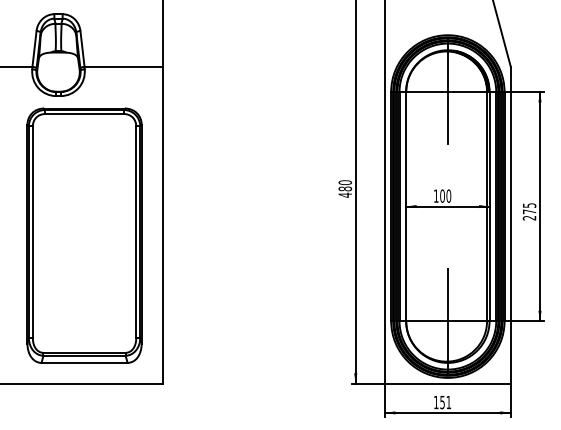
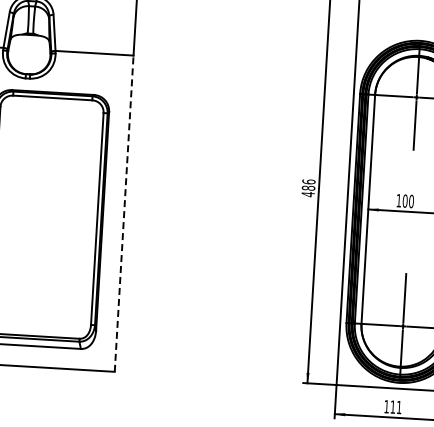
text: (344, 182) -> (308, 181), 480 -> 486
line: (162, 224) -> (123, 212), solid -> dashed
text: (442, 402) -> (392, 407), 151 -> 111

